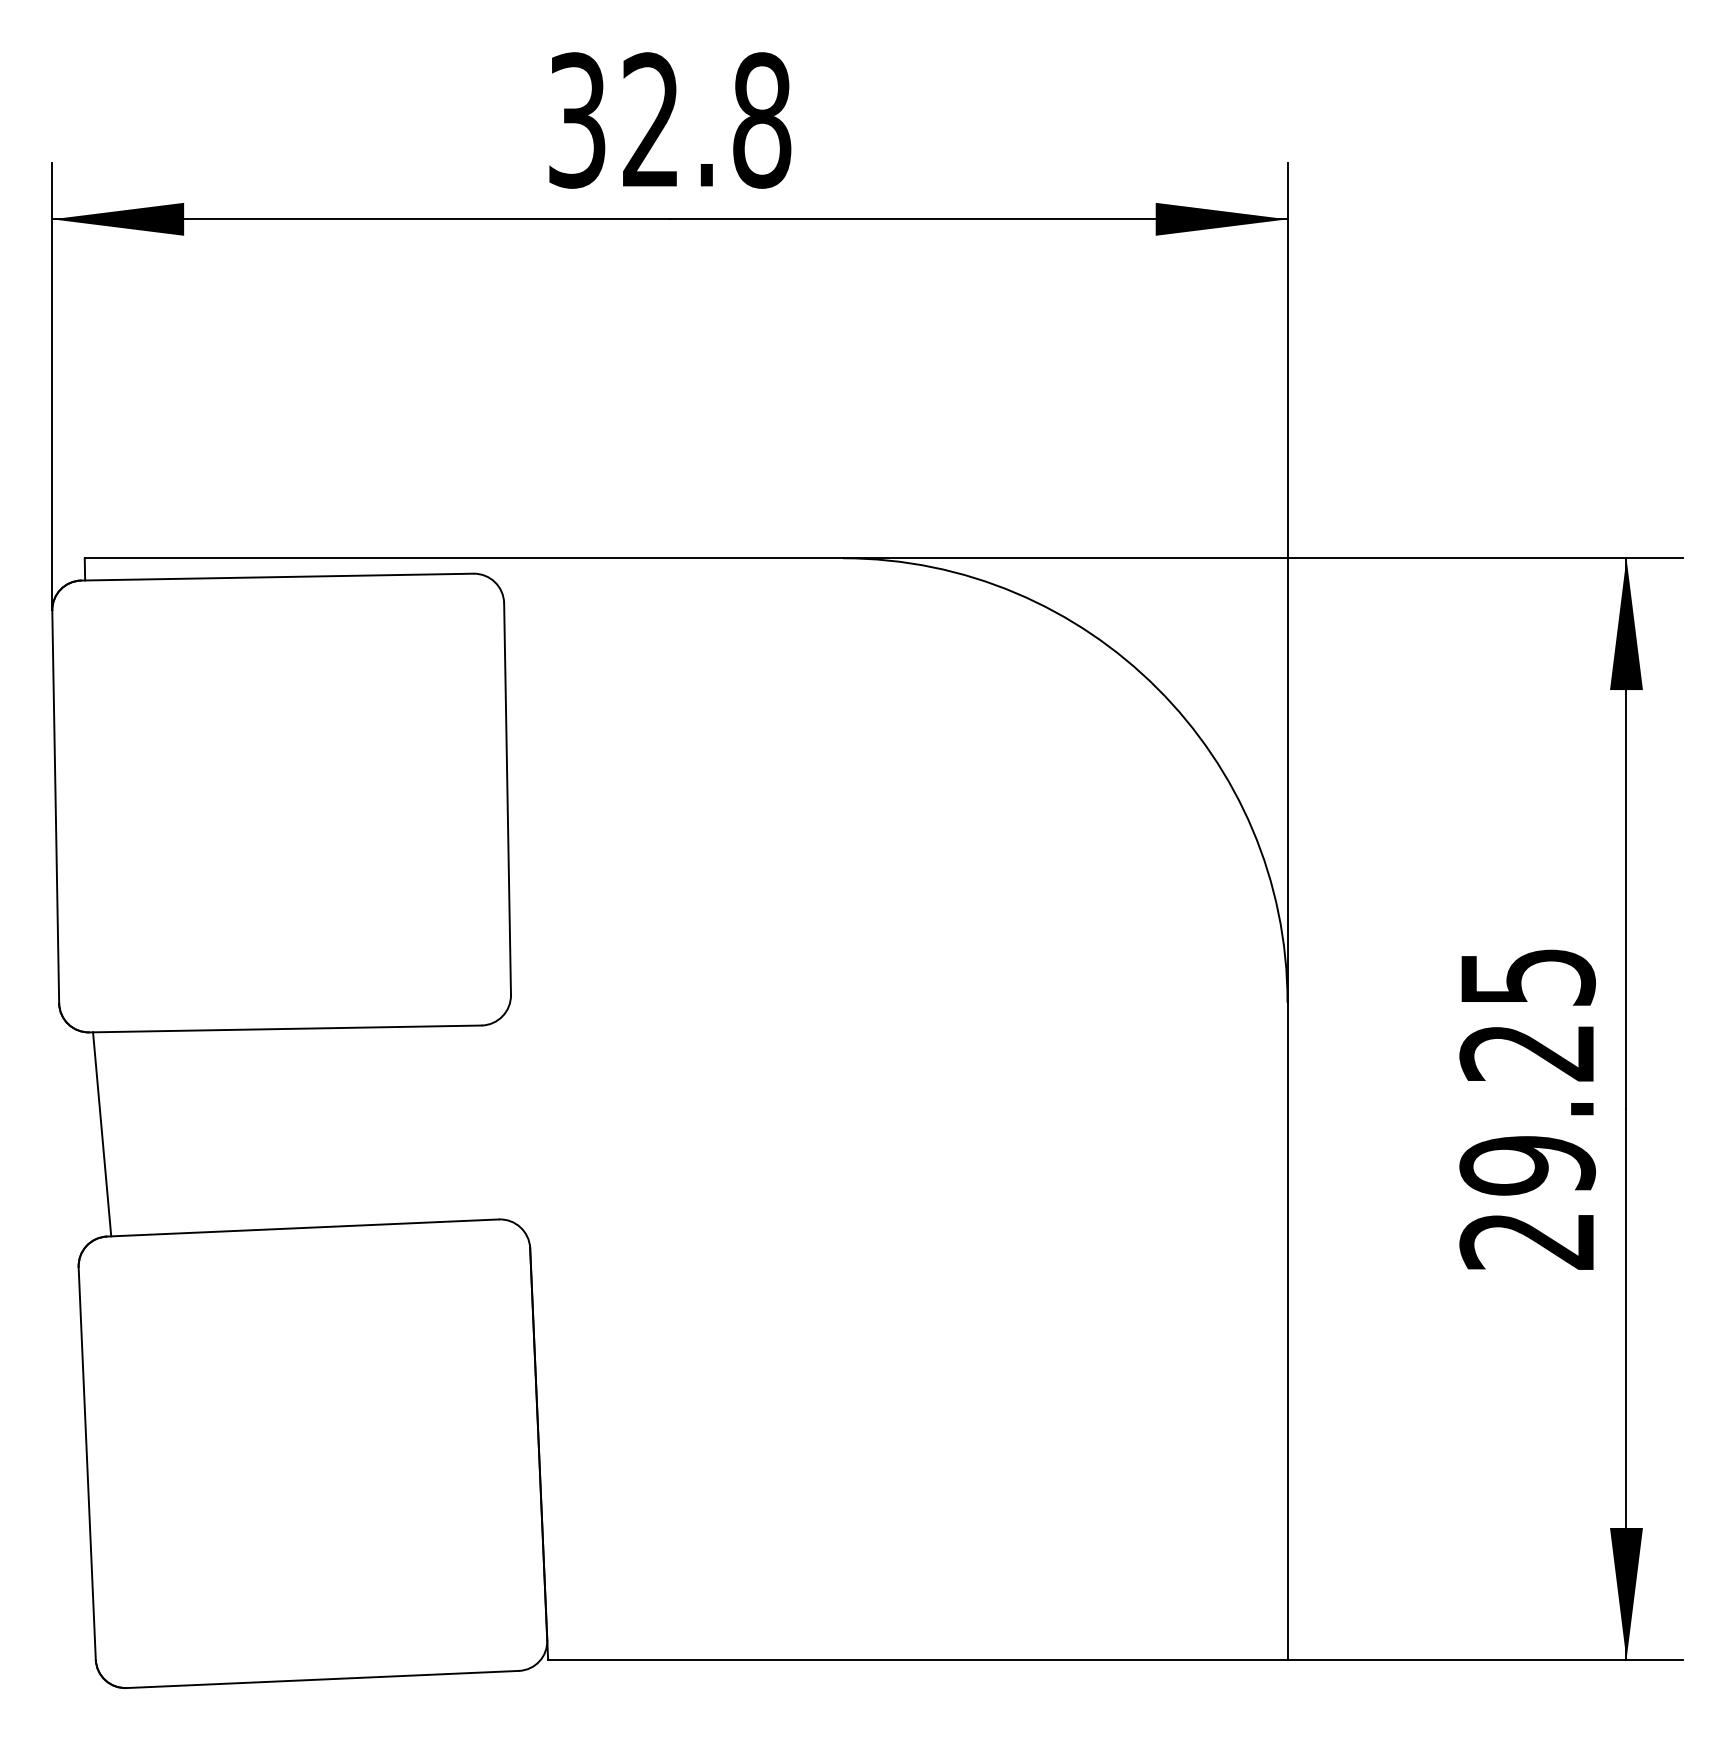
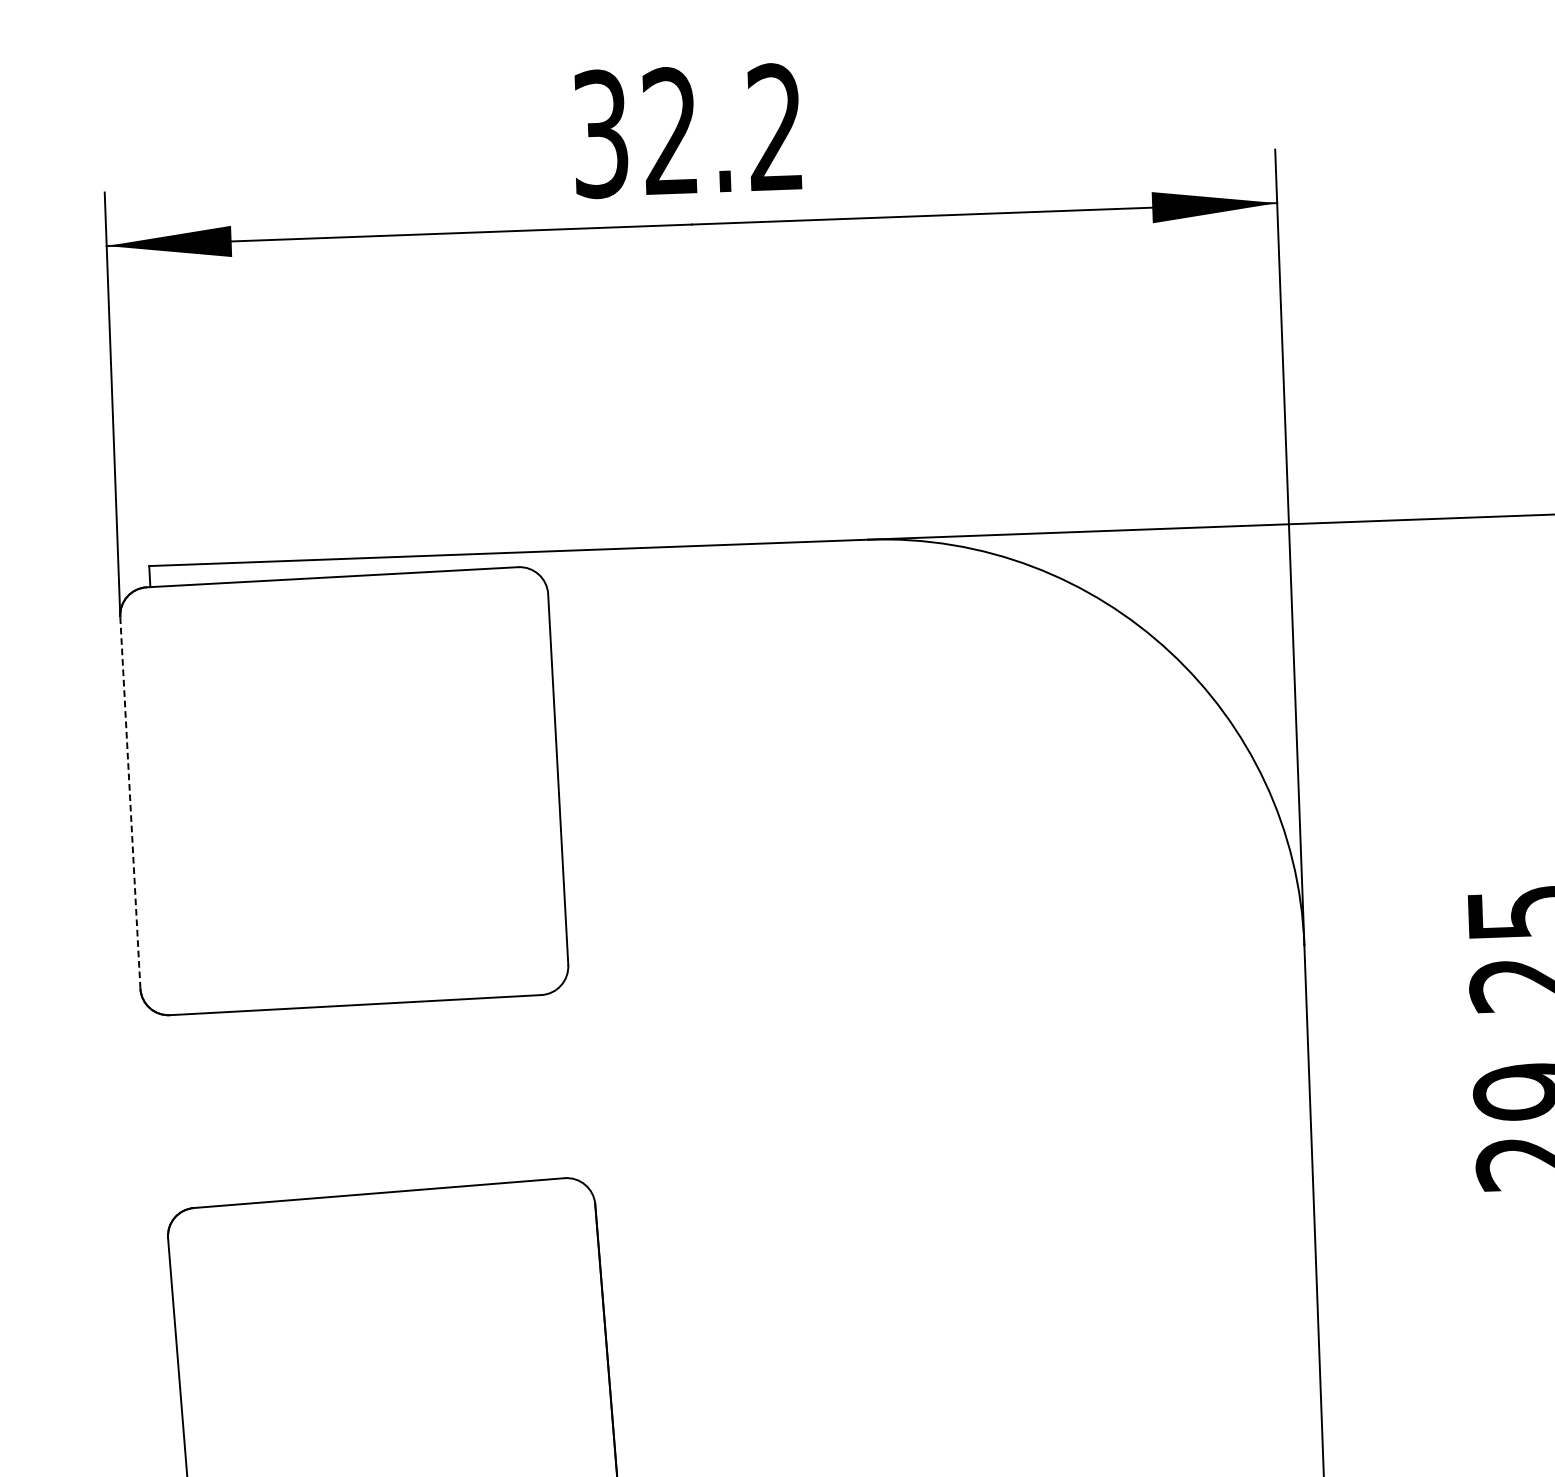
text: (762, 120) -> (776, 127), 32.8 -> 32.2
line: (55, 806) -> (130, 802), solid -> dashed
line: (102, 1134) -> (186, 1111), removed

